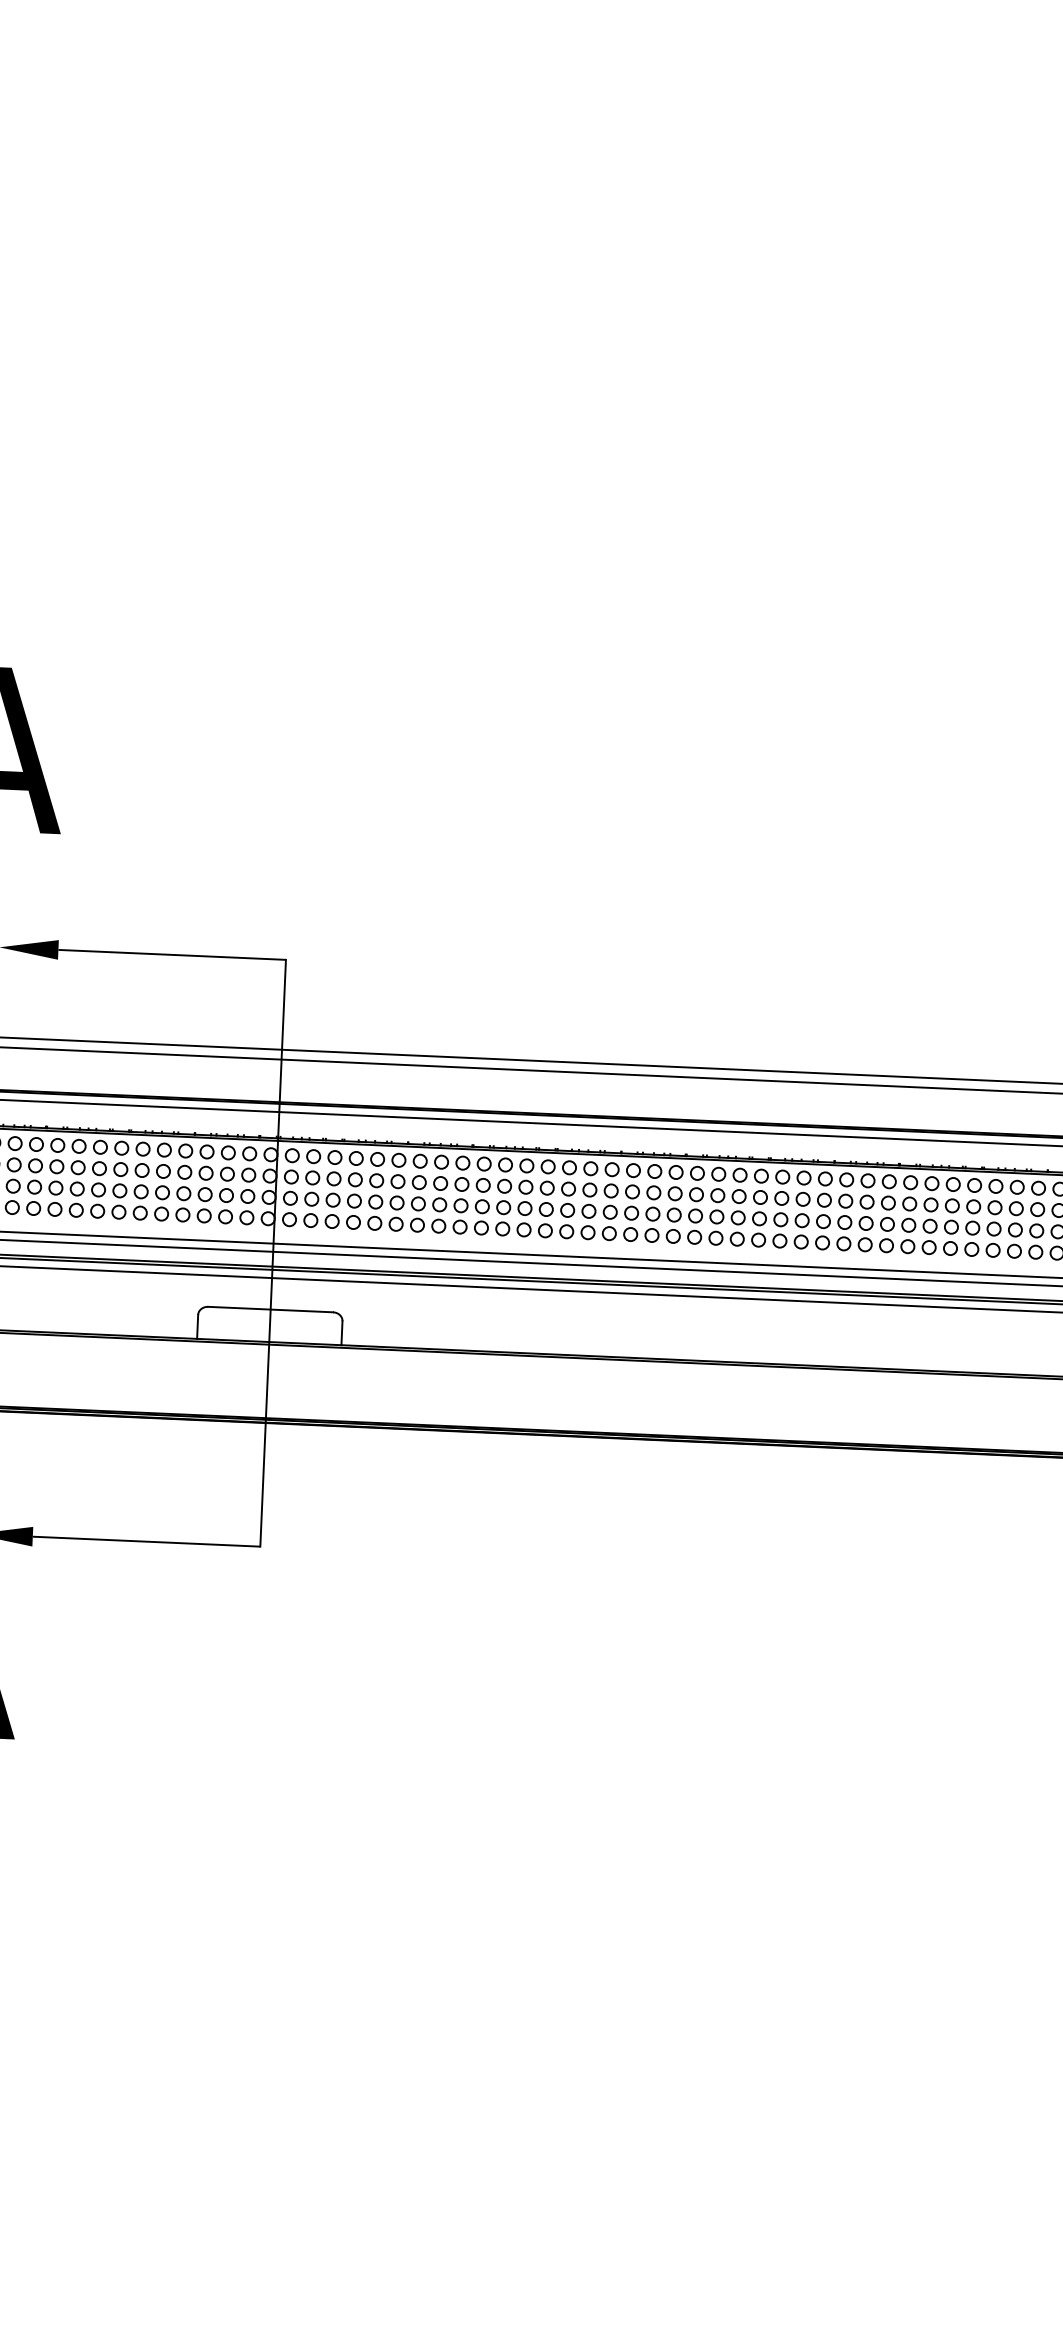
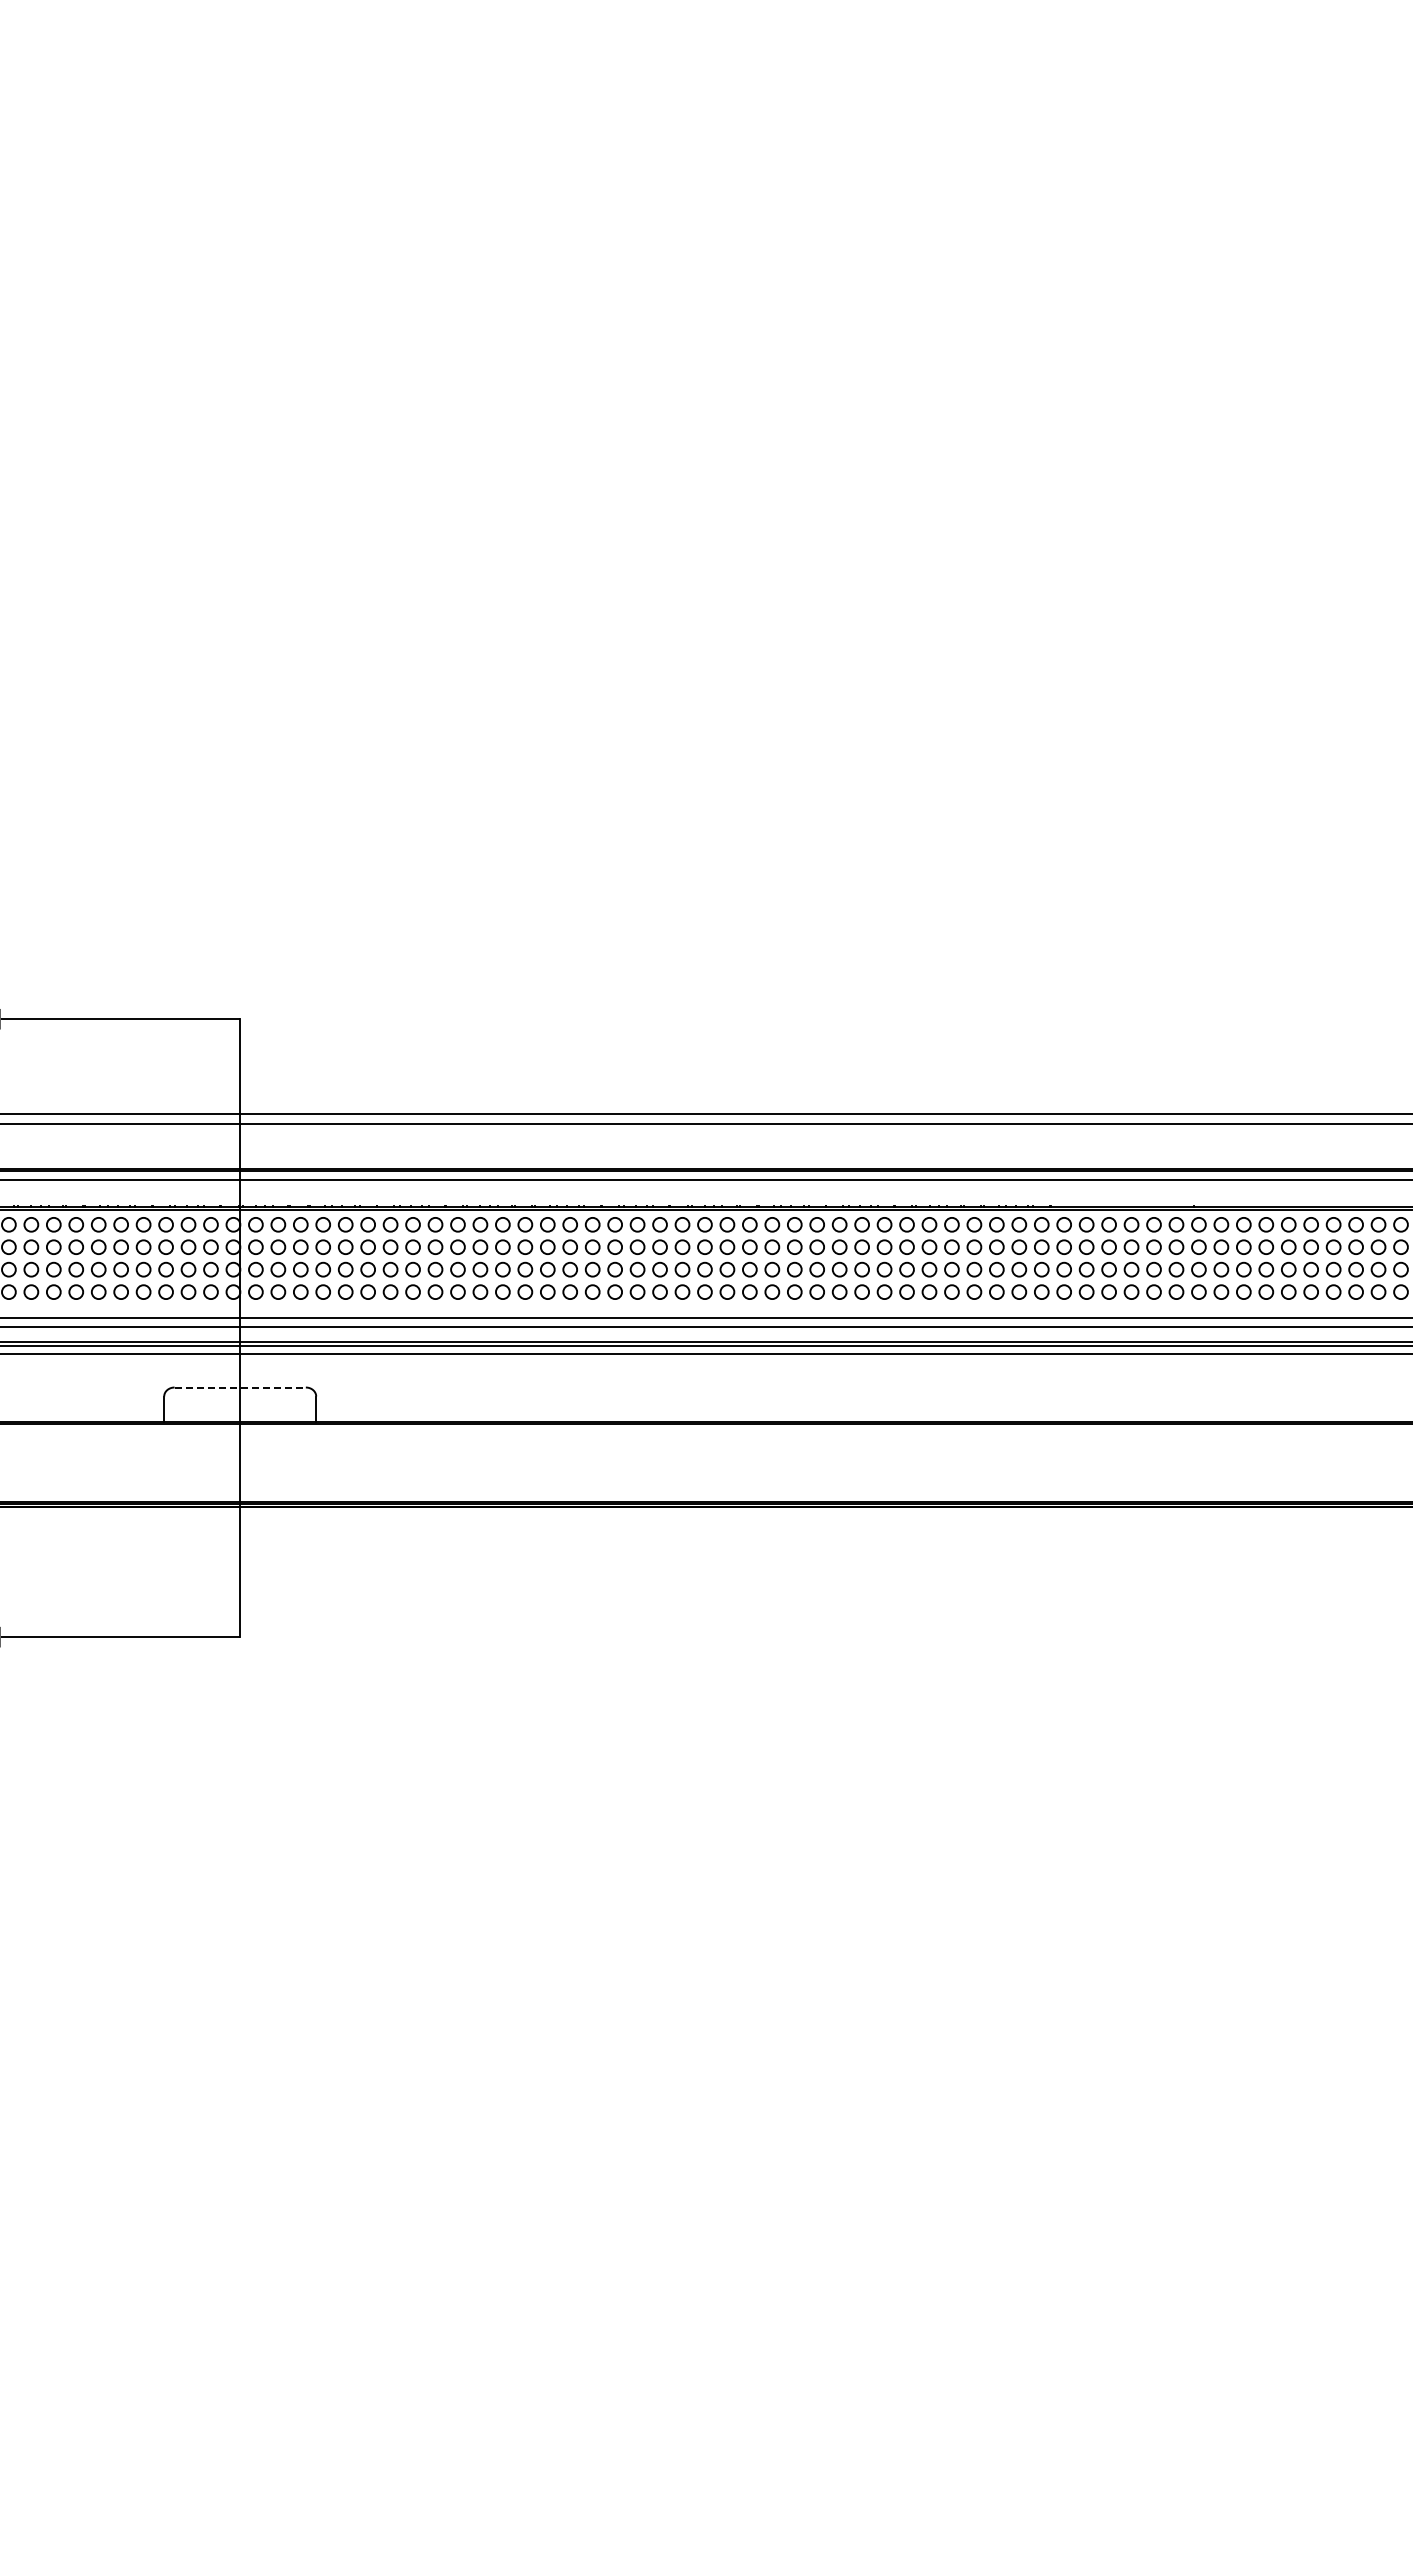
line: (270, 1309) -> (240, 1387), solid -> dashed

